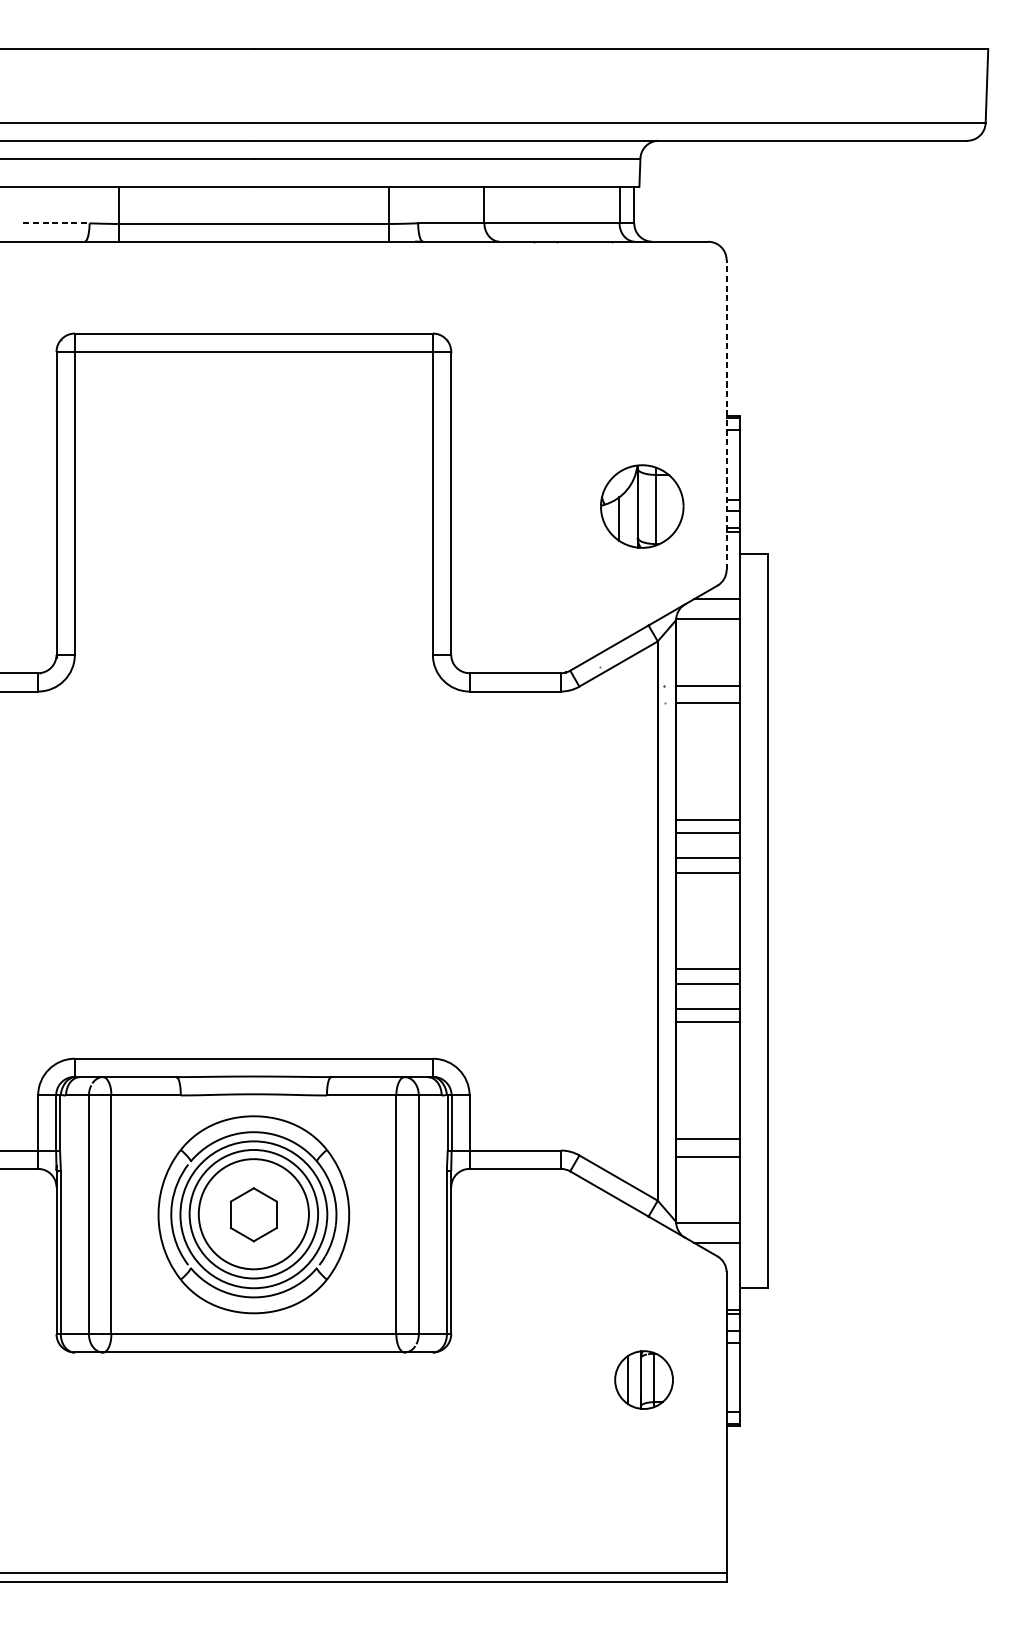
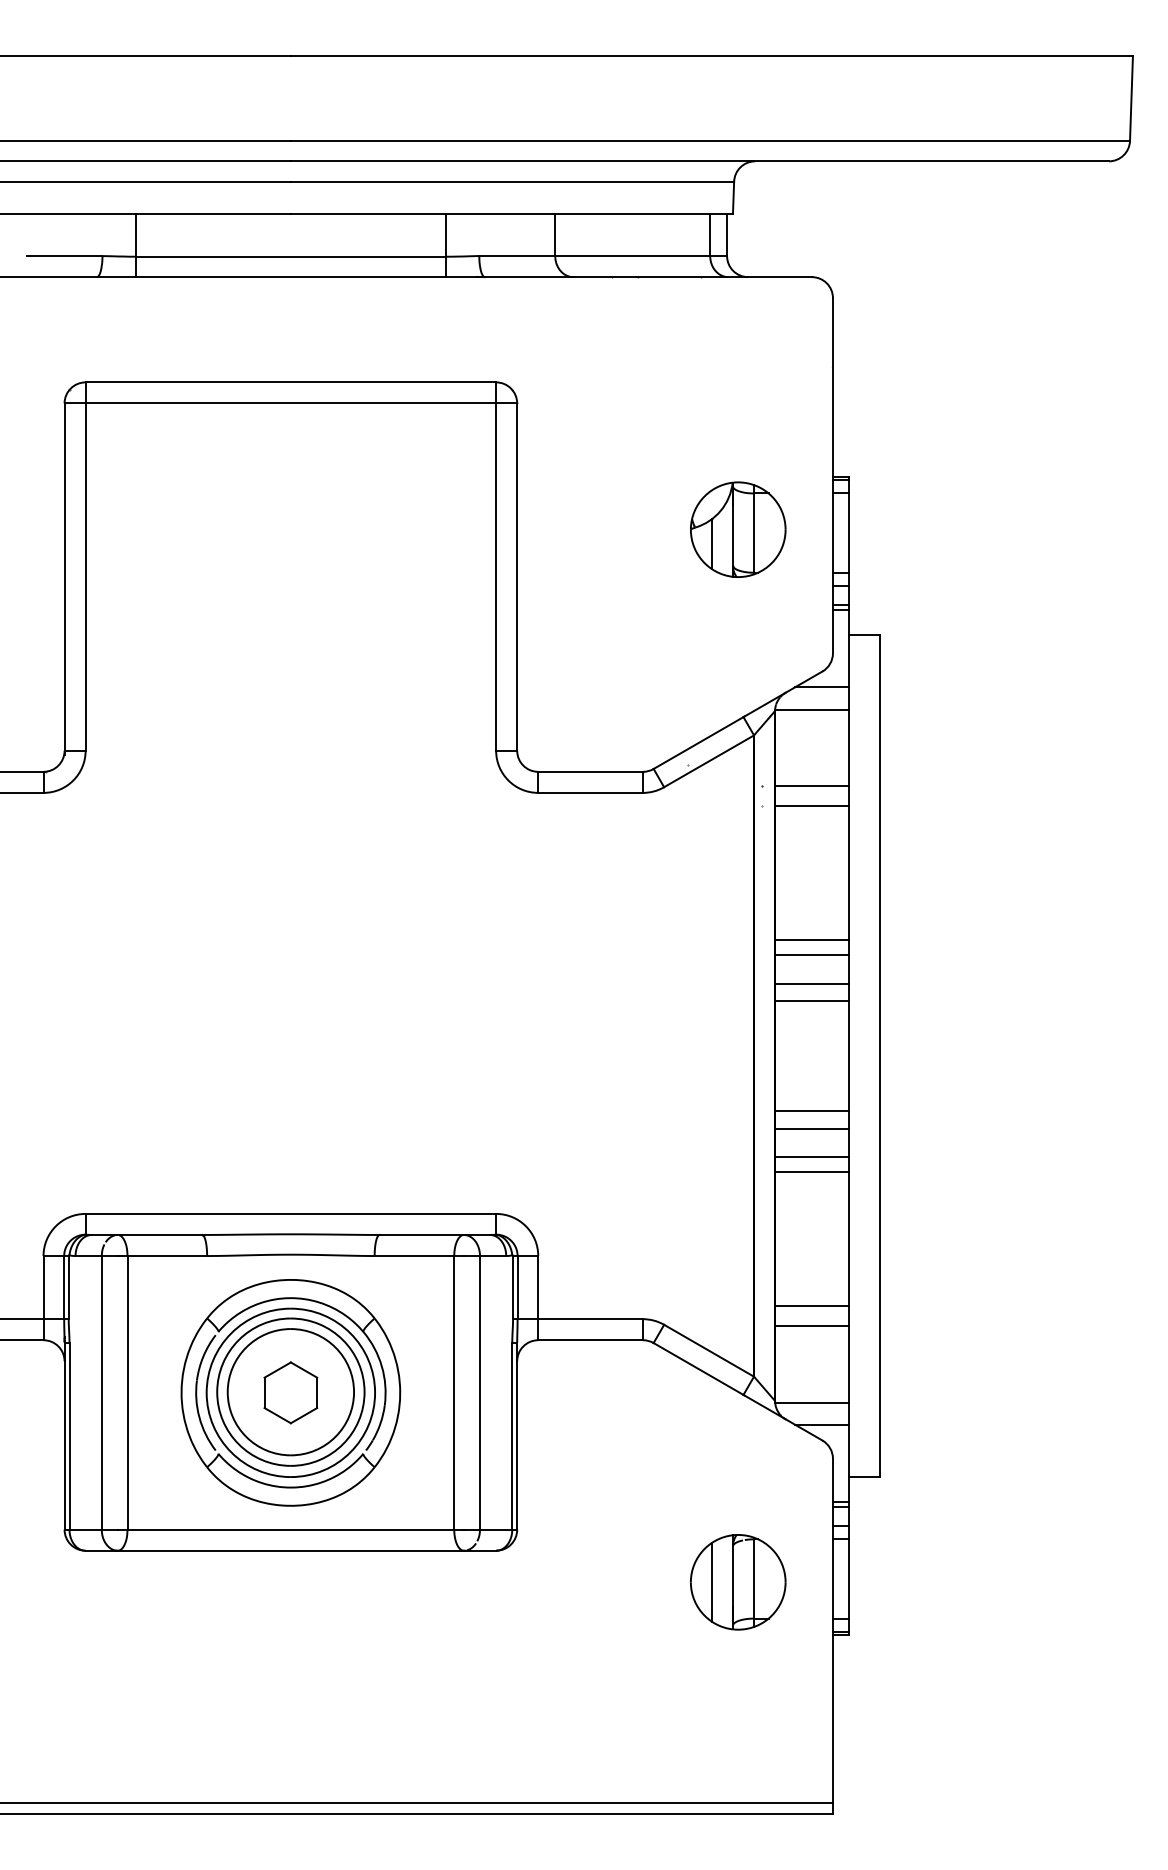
line: (56, 223) -> (64, 256), dashed -> solid
line: (726, 414) -> (832, 475), dashed -> solid
part: (642, 506) -> (738, 529), moved
part: (644, 1380) -> (738, 1582), size x1.43

